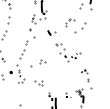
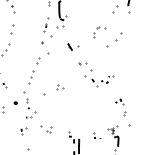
part: (33, 19) -> (47, 27), size x1.67
part: (39, 83) -> (46, 129), moved
part: (16, 92) -> (23, 131), added

